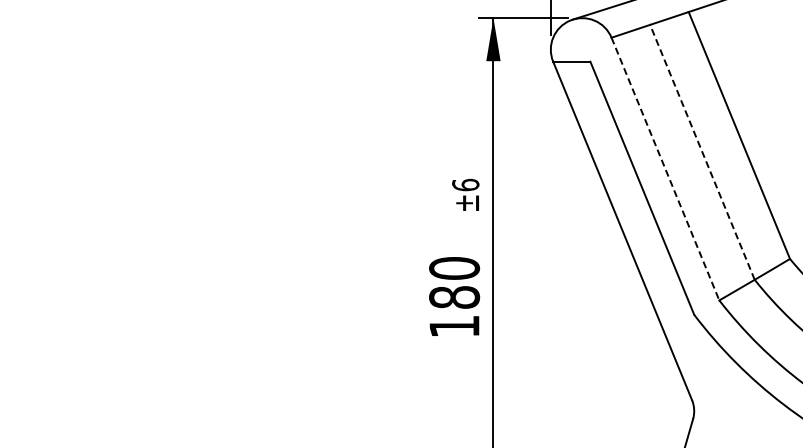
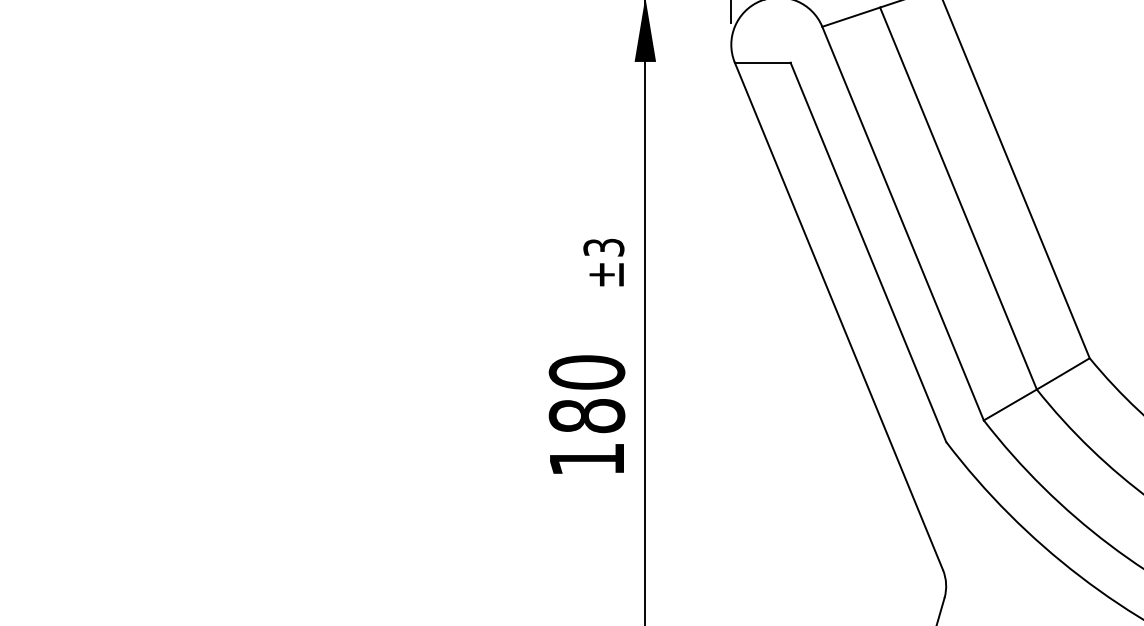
line: (702, 152) -> (958, 198), dashed -> solid
line: (665, 169) -> (903, 224), dashed -> solid
text: (465, 184) -> (603, 246), ±6 -> ±3

